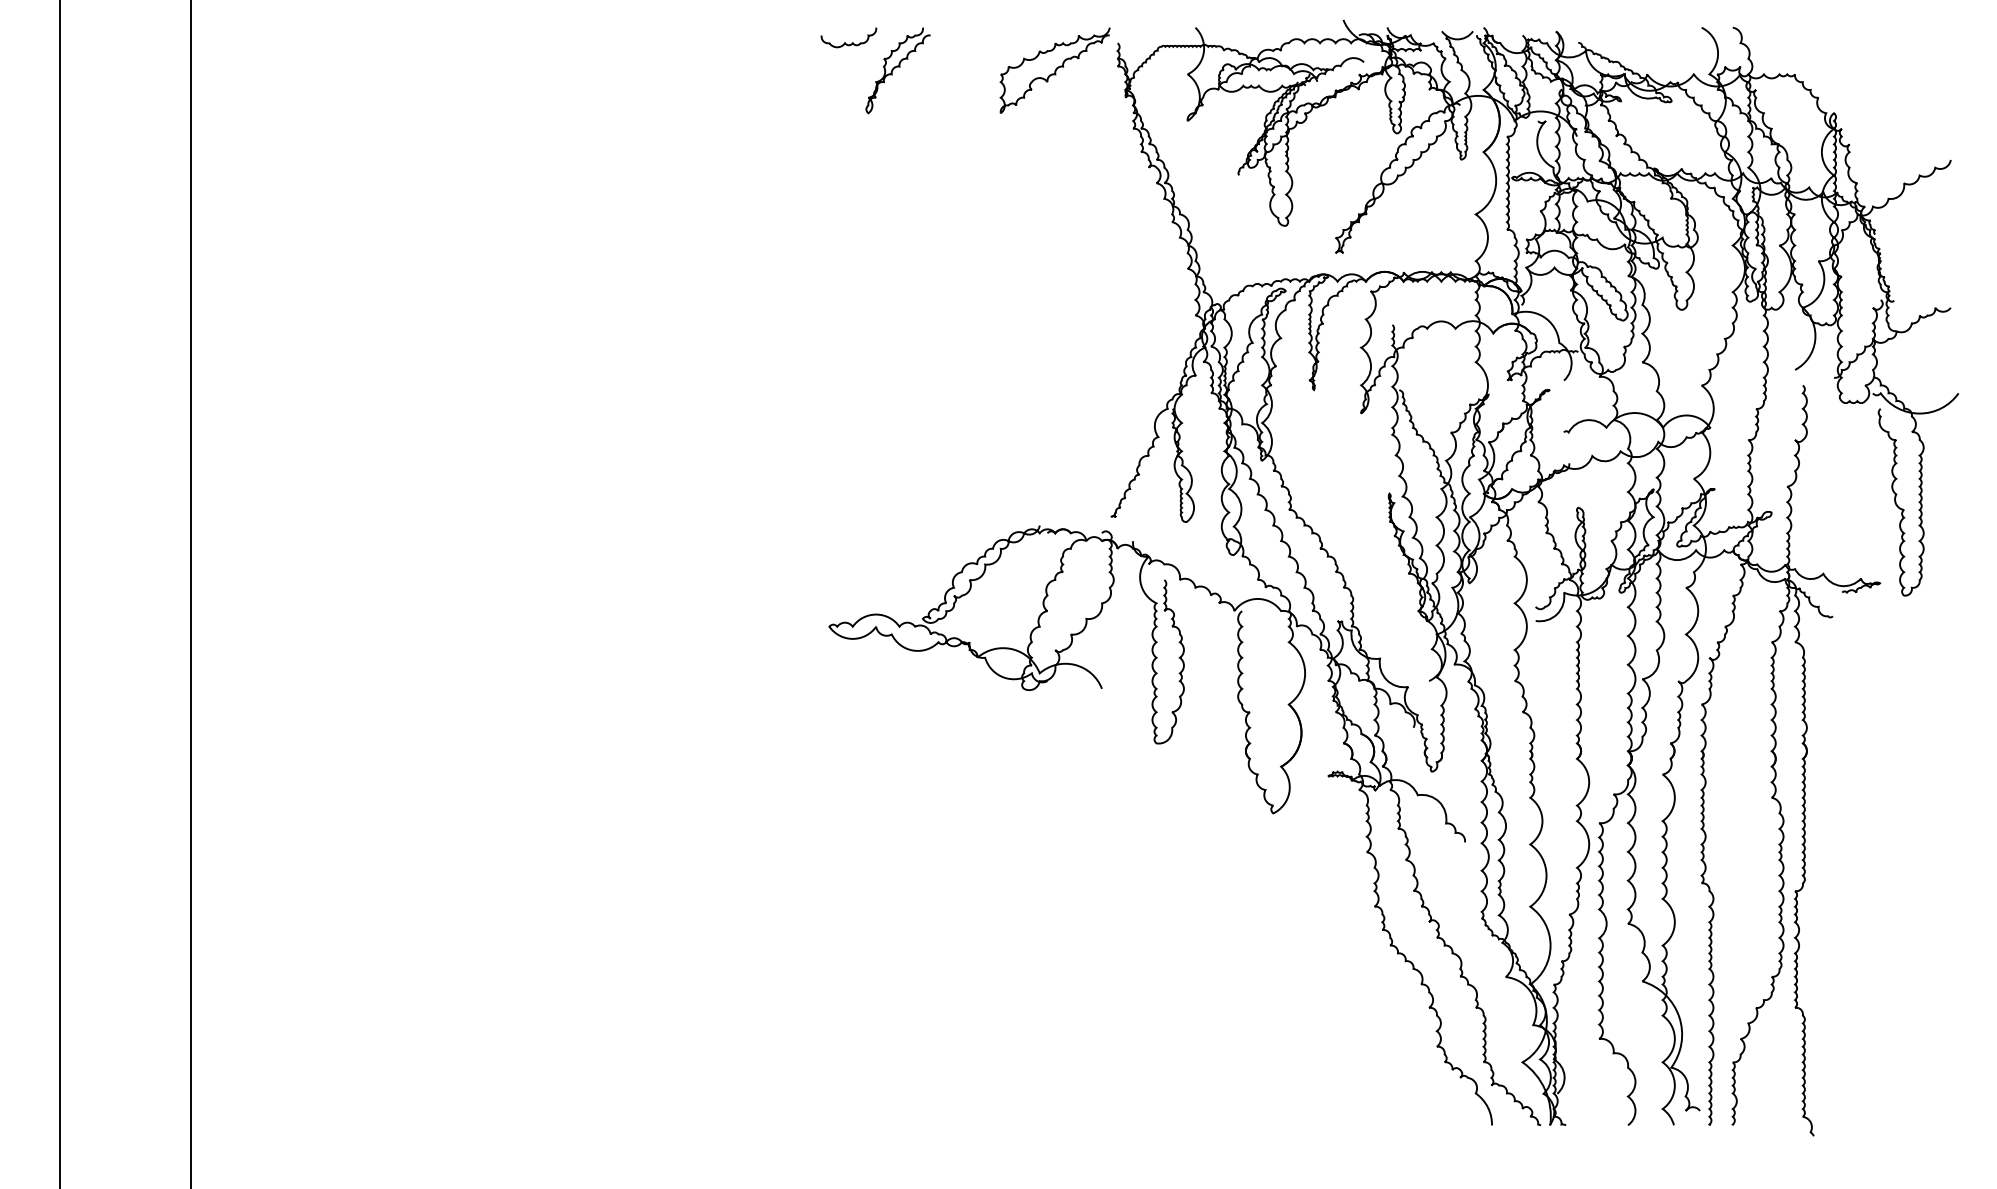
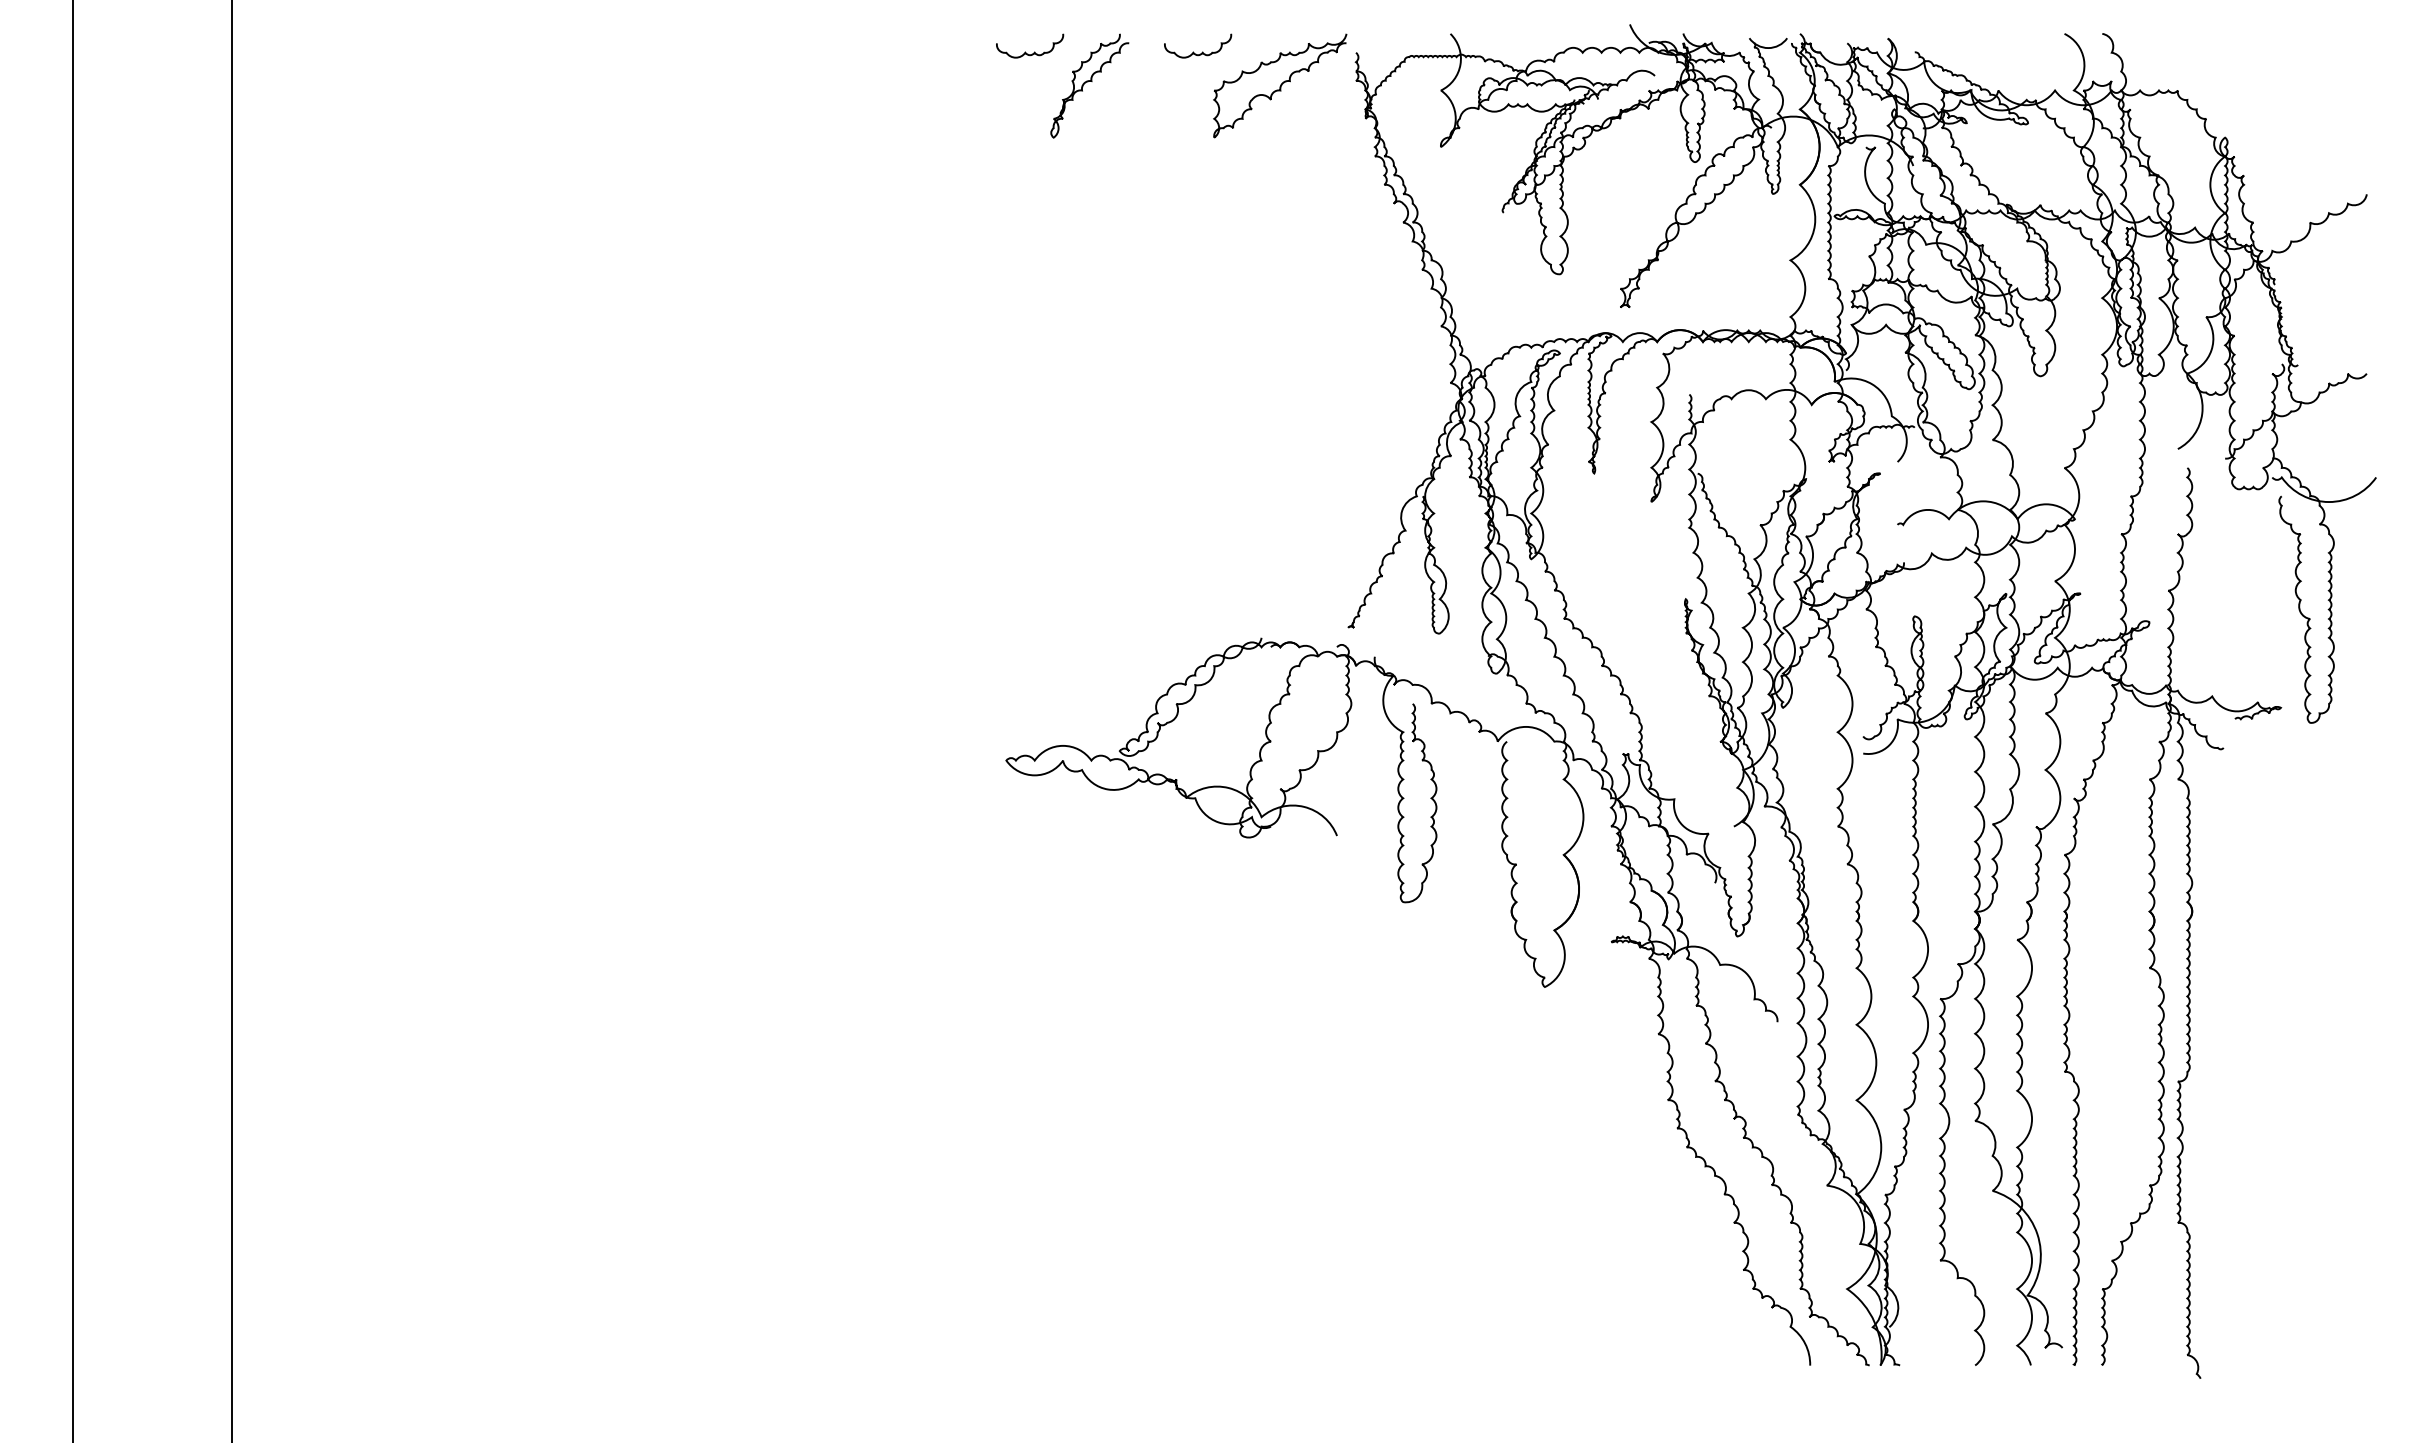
curve: (991, 42) -> (1202, 51), added

